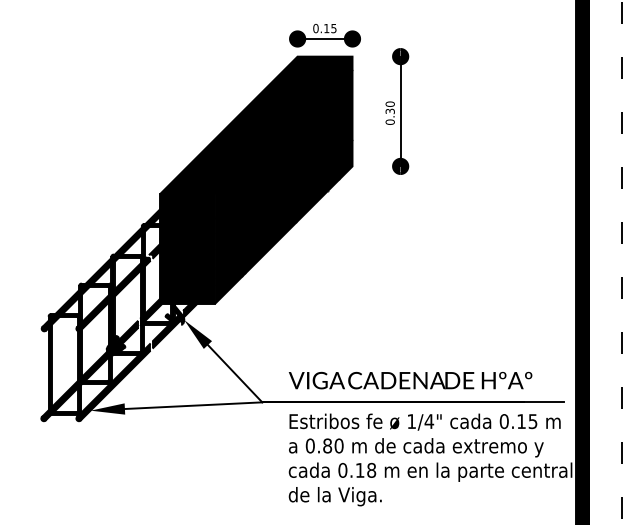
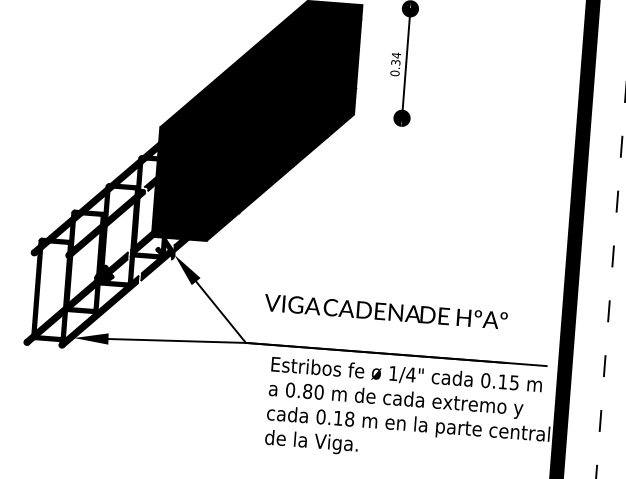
text: (389, 104) -> (395, 55), 0.30 -> 0.34
text: (410, 380) -> (385, 311), moved

